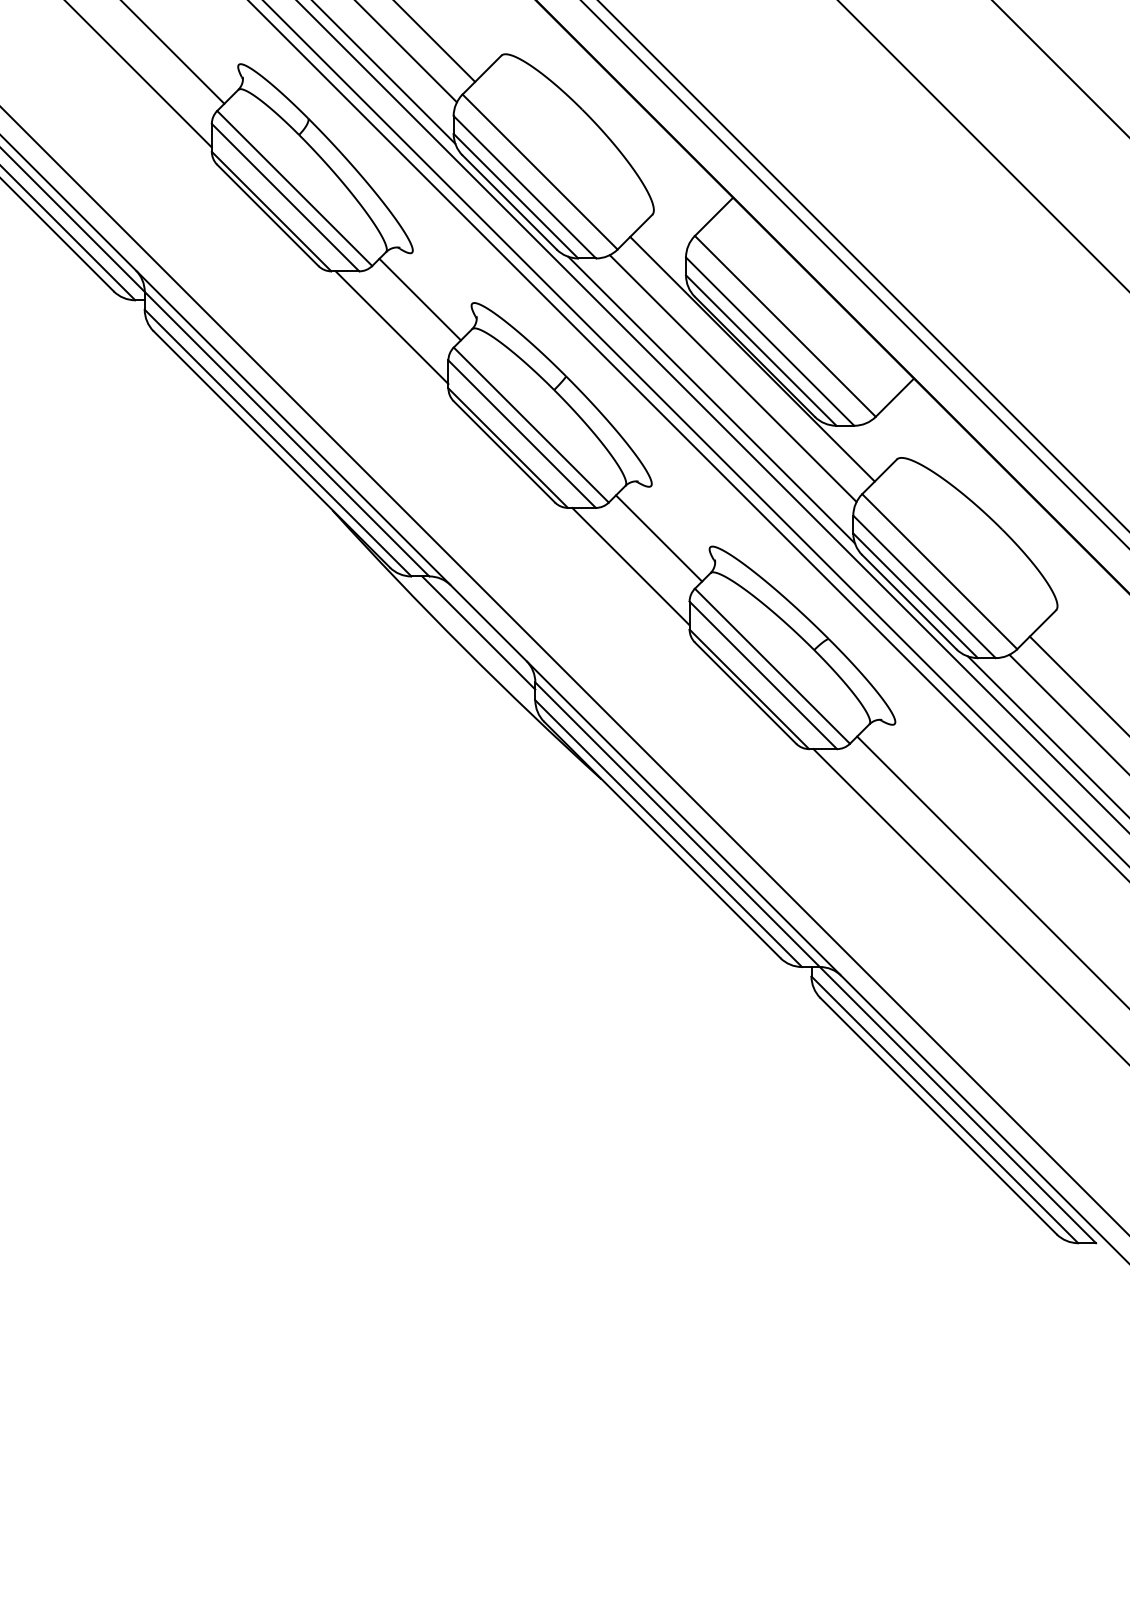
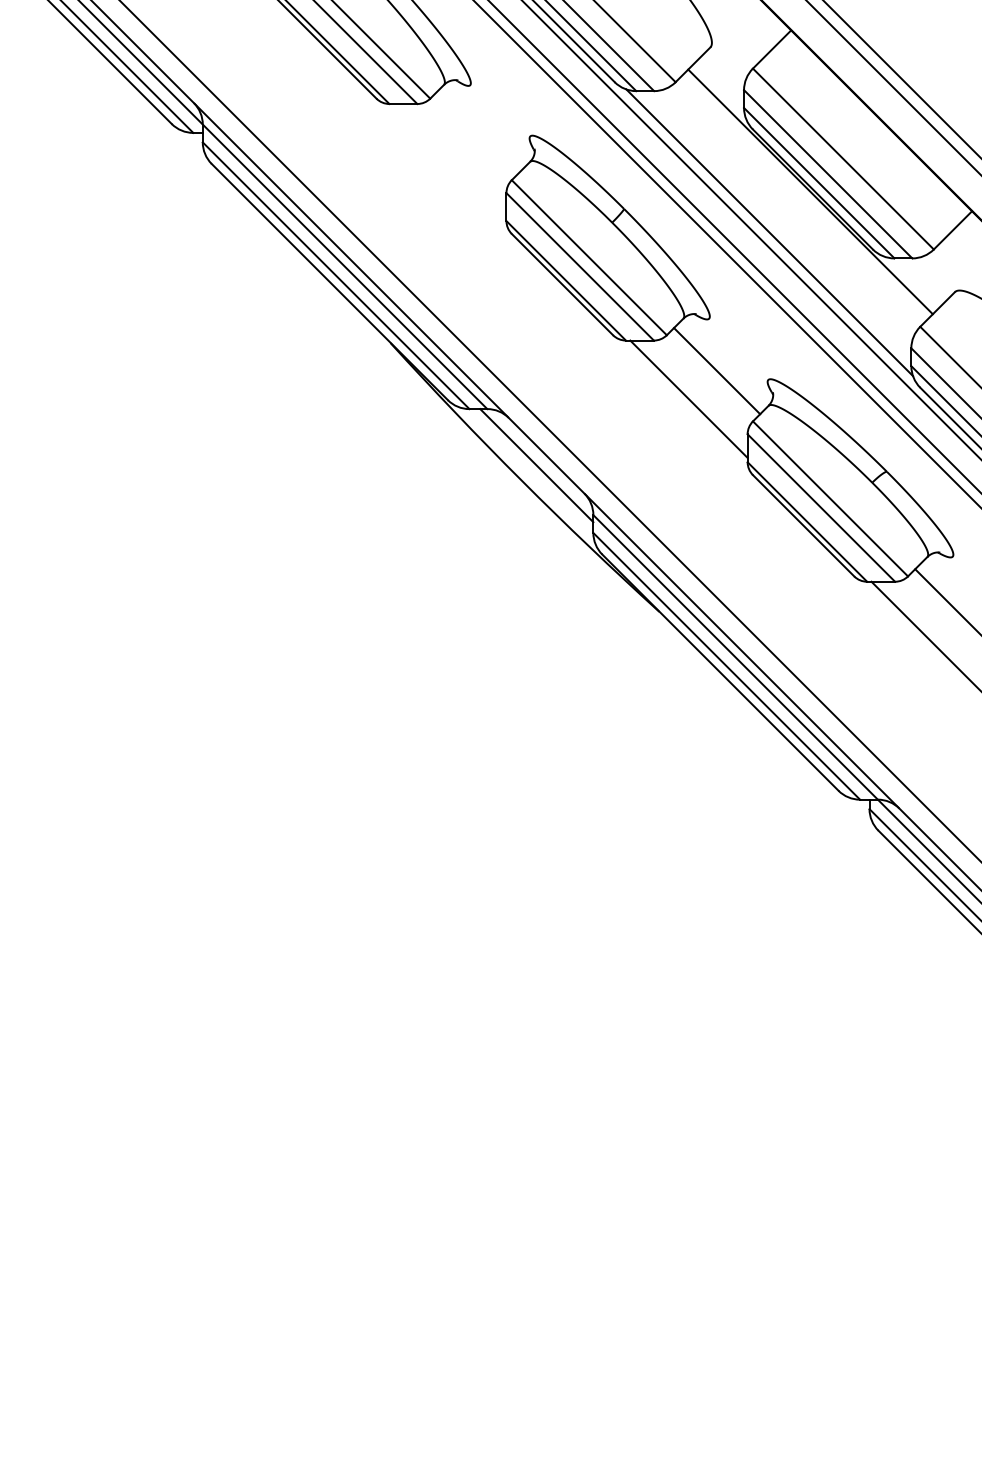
line: (419, 299) -> (477, 132), removed
line: (391, 327) -> (449, 160), removed
line: (732, 378) -> (790, 211), removed

